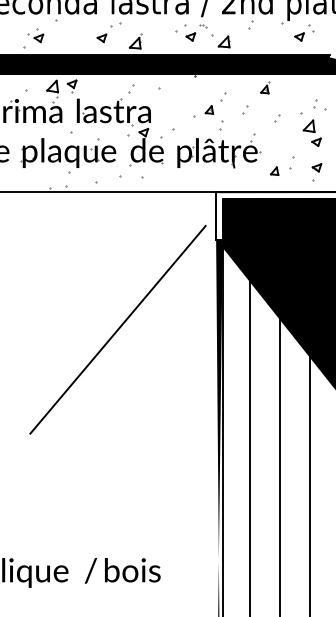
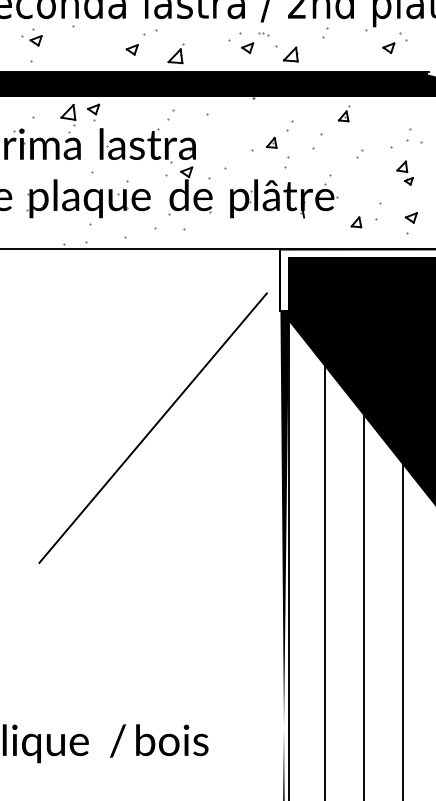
part: (35, 35) -> (31, 37), moved
part: (245, 109) -> (318, 142), size x1.6
part: (311, 133) -> (404, 173), size x0.7

